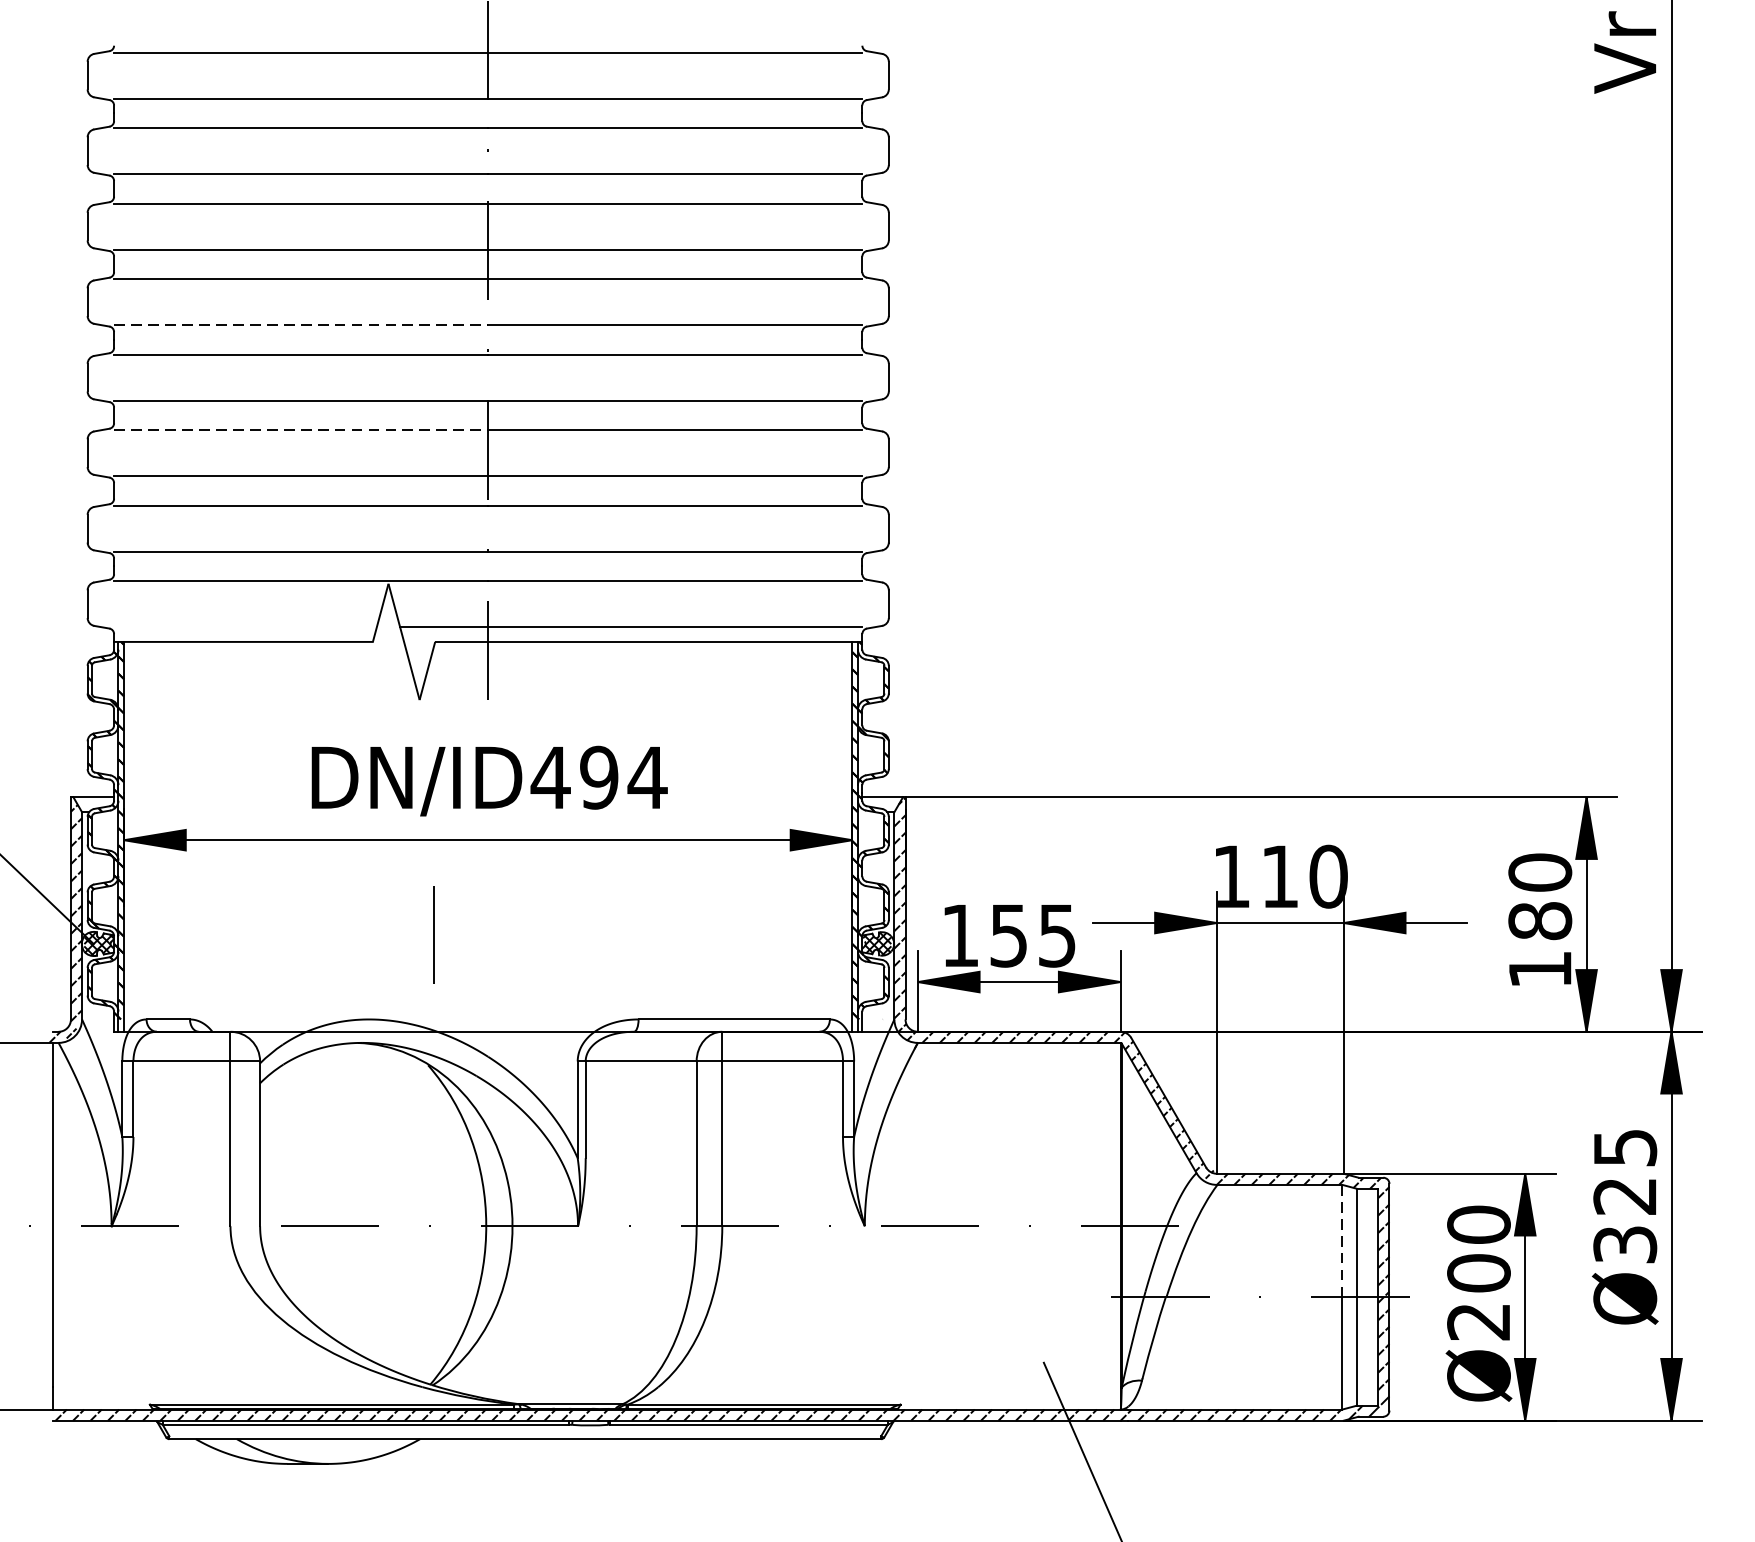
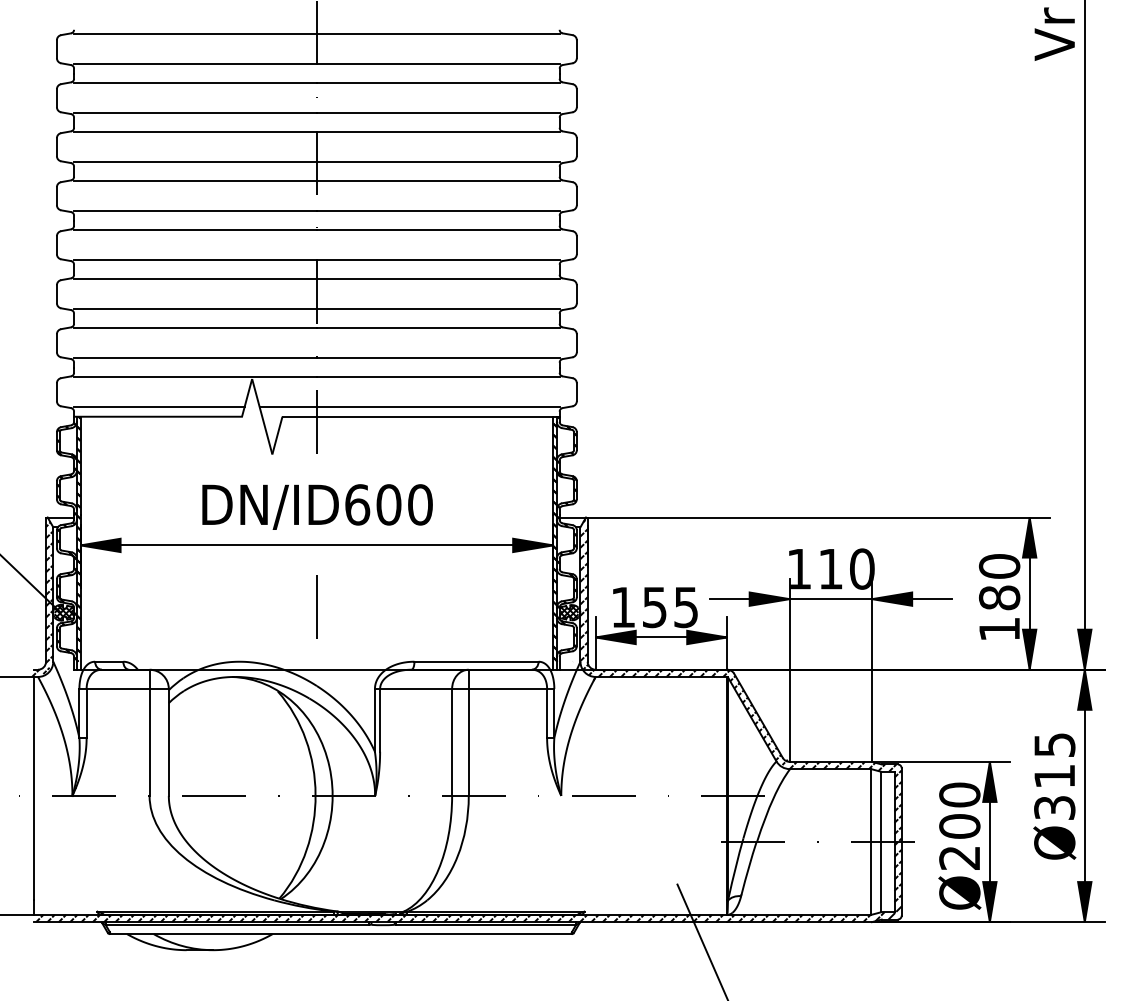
line: (302, 325) -> (196, 211), dashed -> solid
line: (302, 430) -> (196, 279), dashed -> solid
line: (245, 627) -> (159, 407), added
text: (598, 777) -> (388, 504), DN/ID494 -> DN/ID600
line: (433, 934) -> (316, 606), moved
text: (1624, 1196) -> (1054, 776), Ø325 -> Ø315
line: (1342, 1242) -> (871, 806), dashed -> solid

